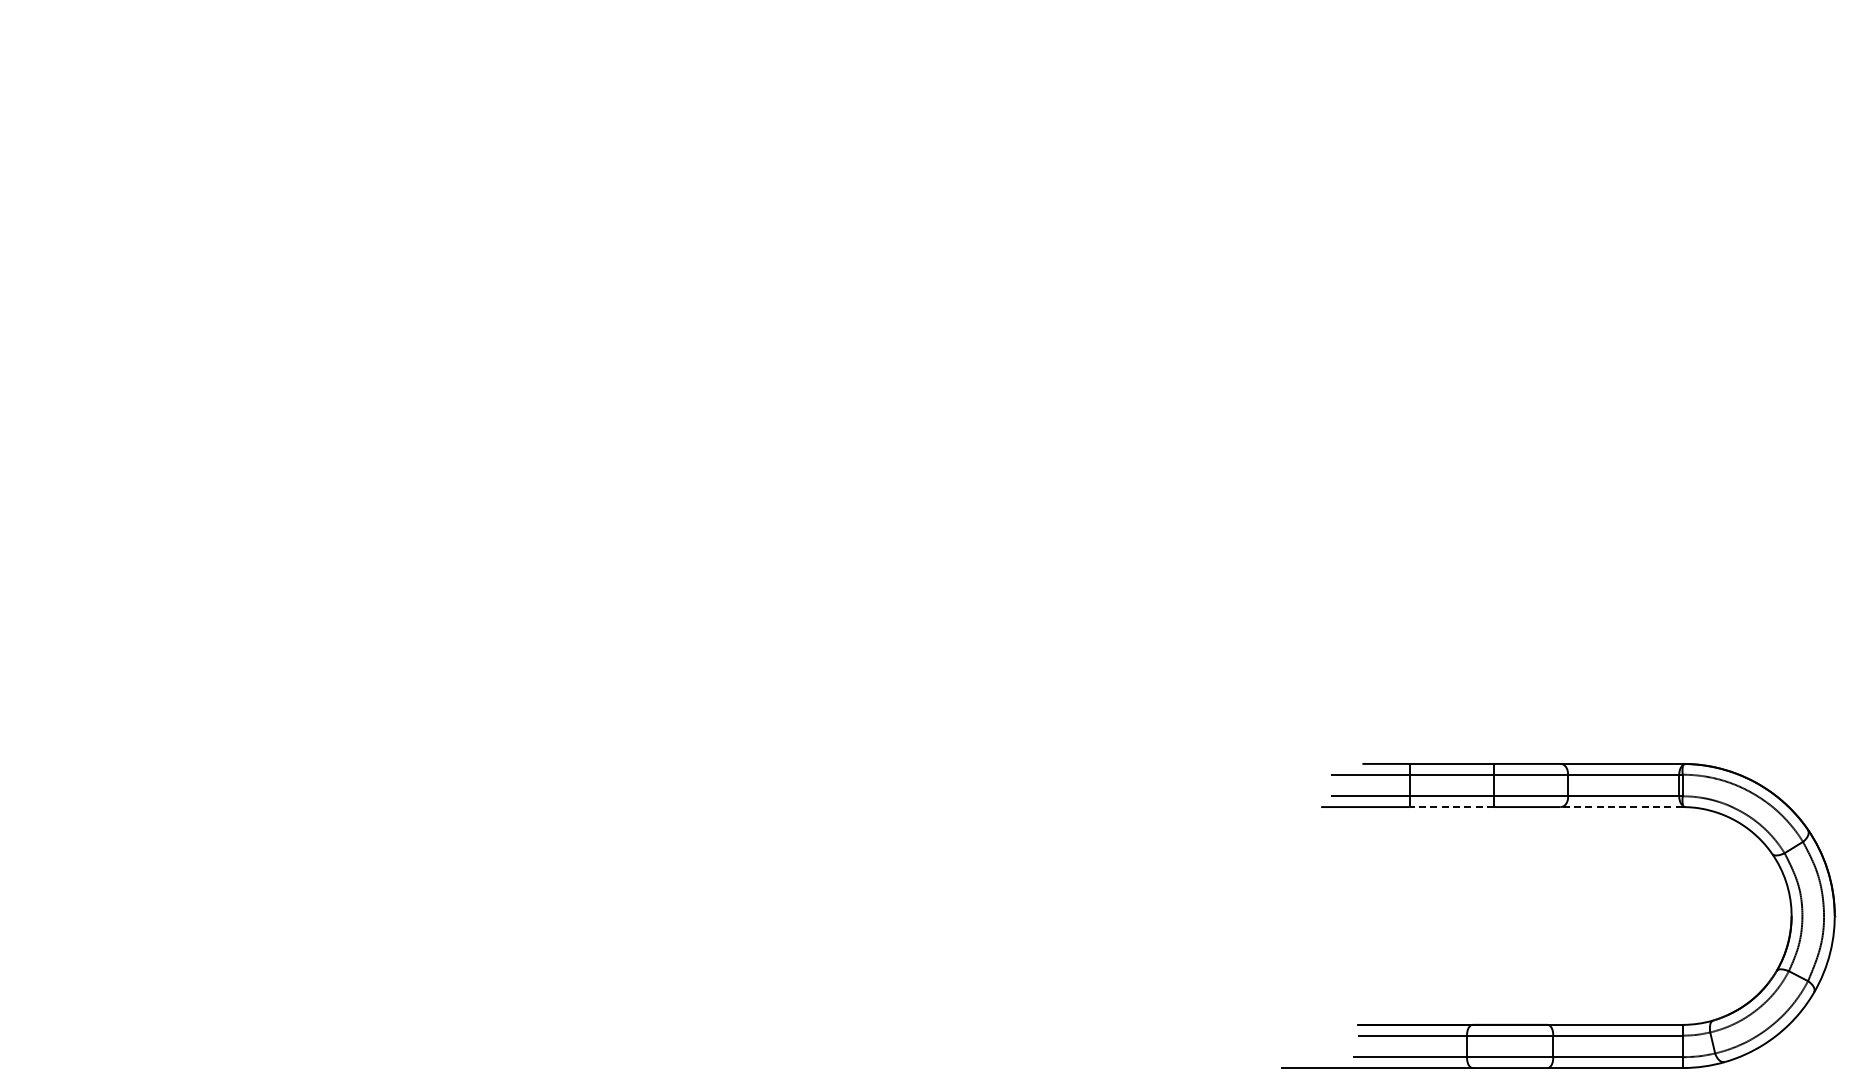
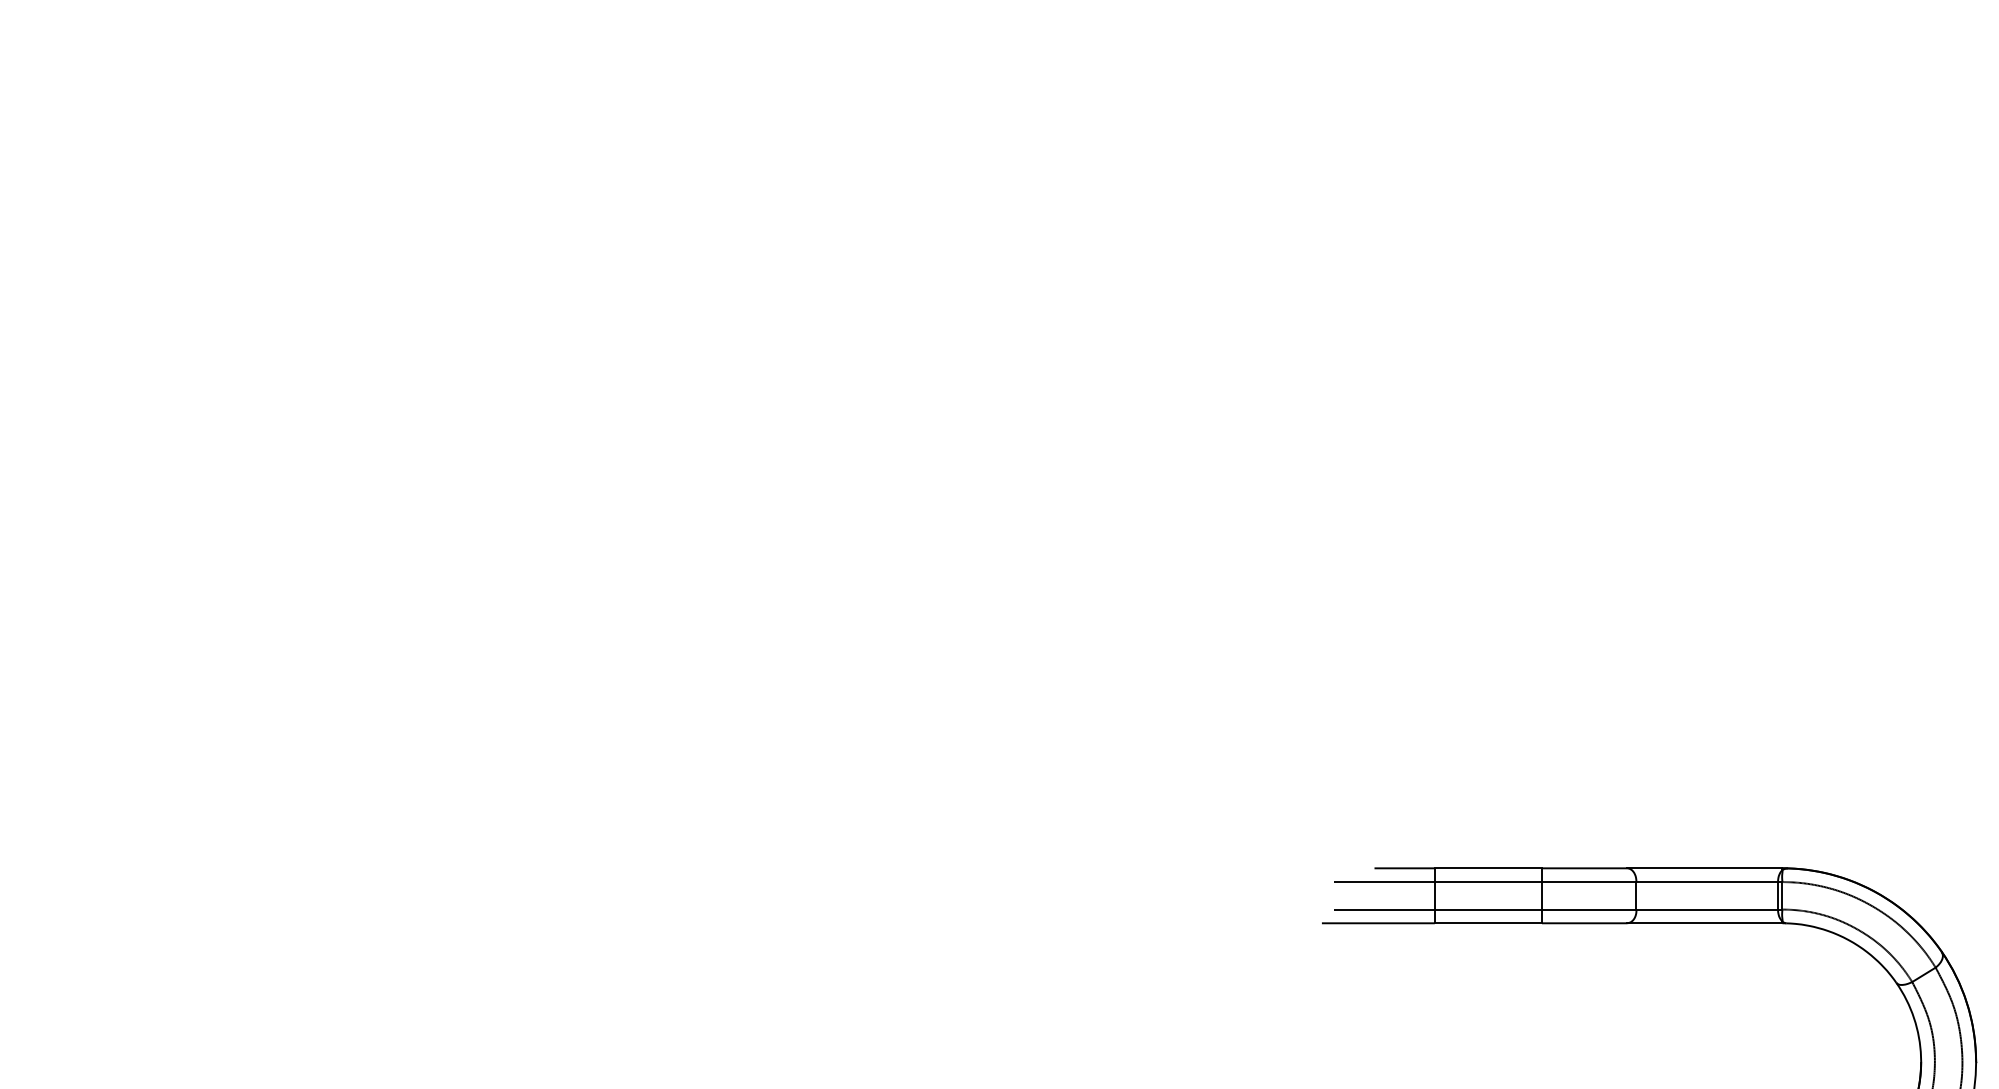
line: (1451, 807) -> (1487, 923), dashed -> solid
line: (1621, 807) -> (1704, 923), dashed -> solid

